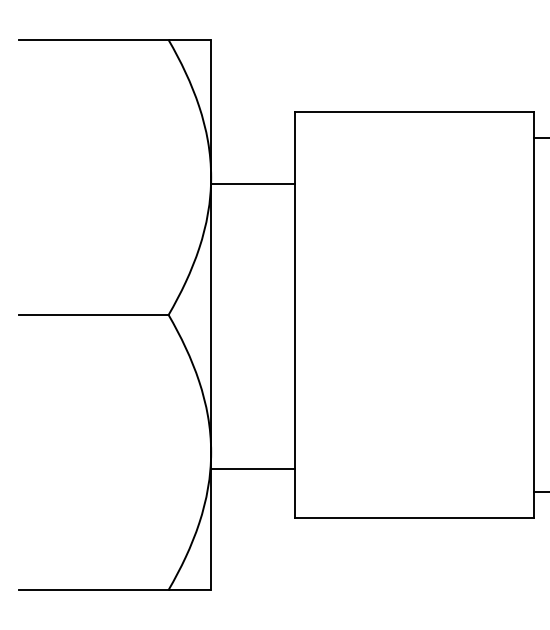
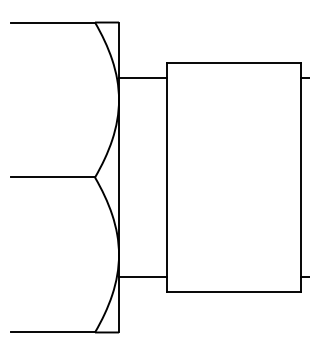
line: (252, 183) -> (142, 77), moved
line: (252, 469) -> (142, 277), moved

